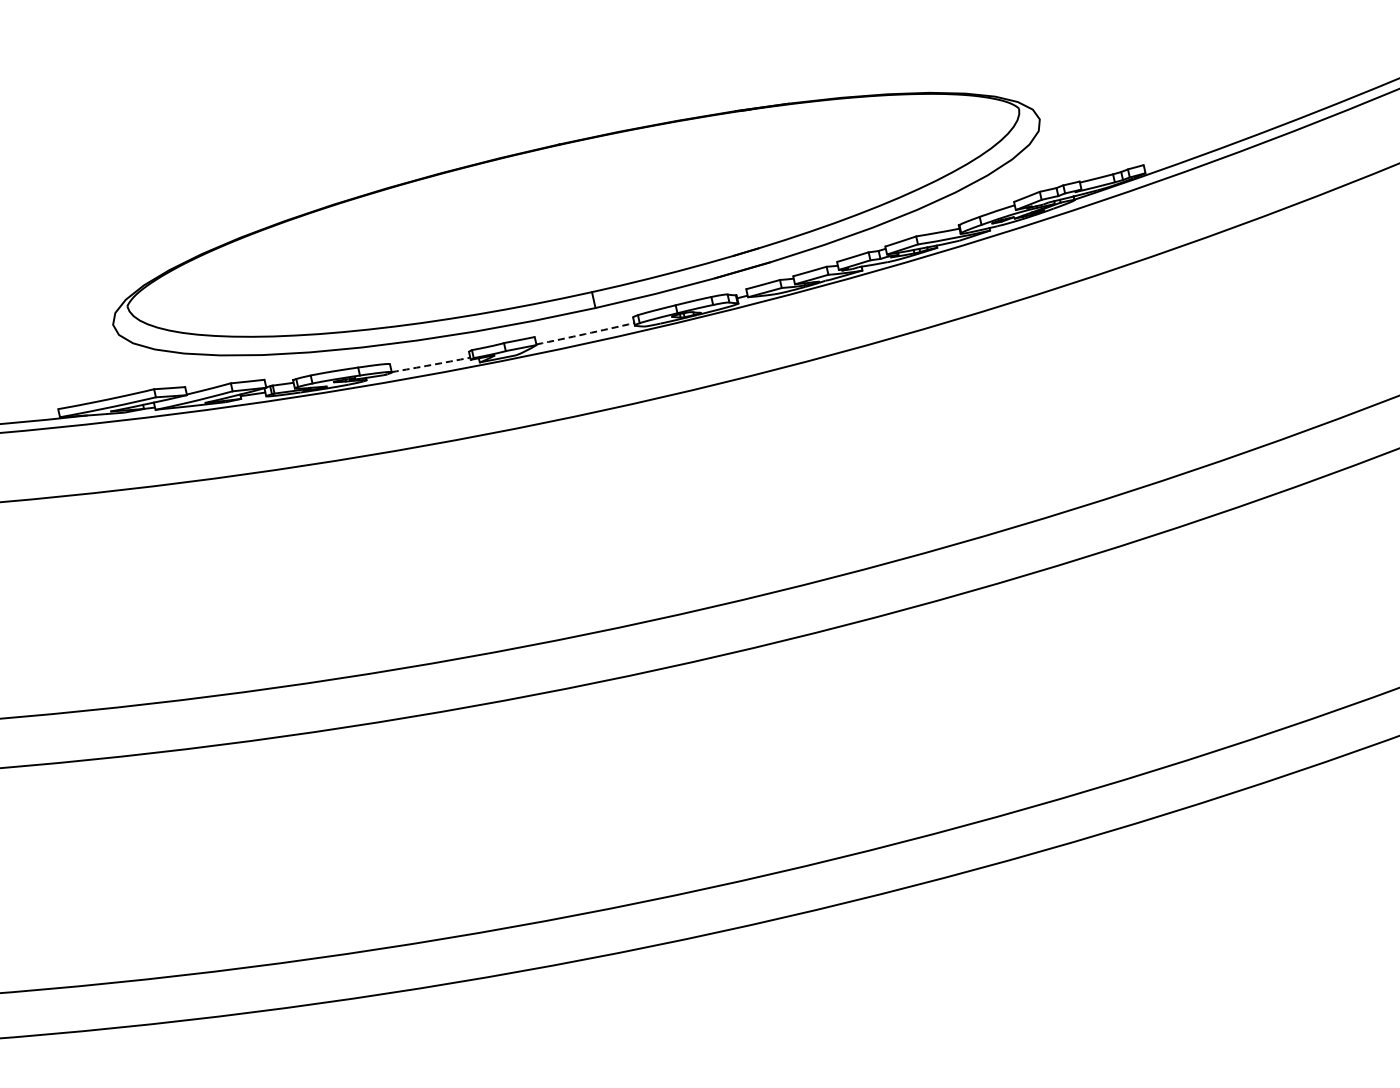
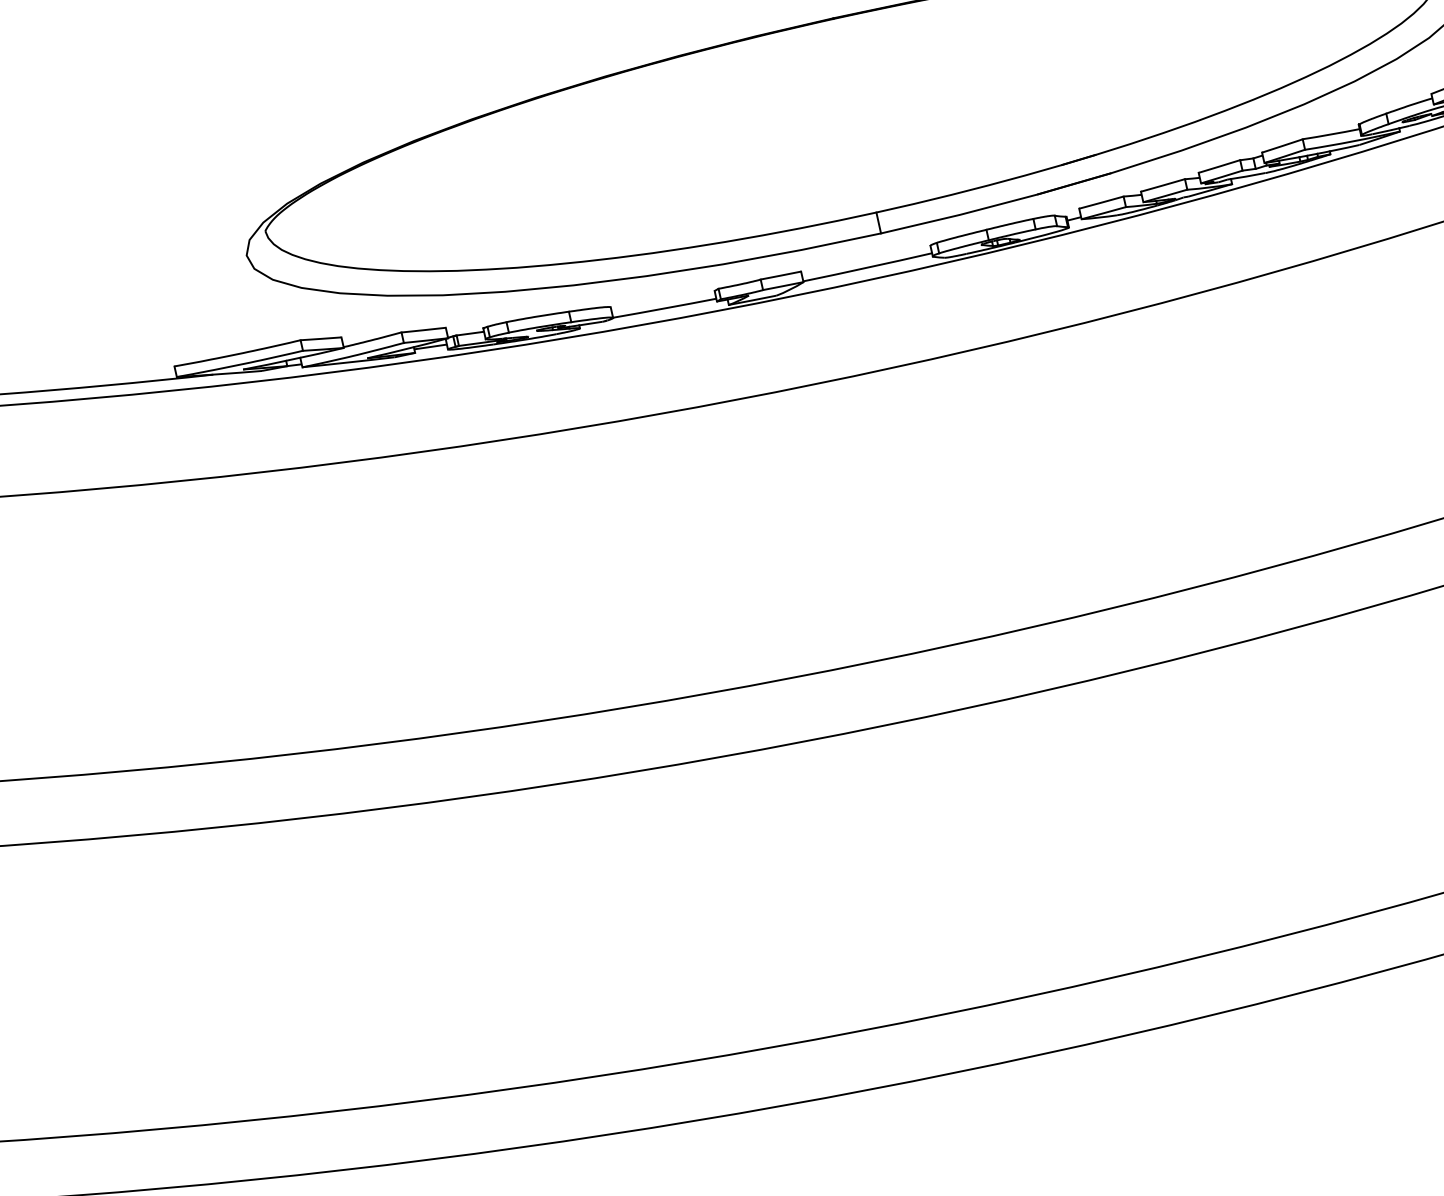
arc: (585, 334) -> (867, 268), dashed -> solid
arc: (431, 365) -> (665, 309), dashed -> solid

